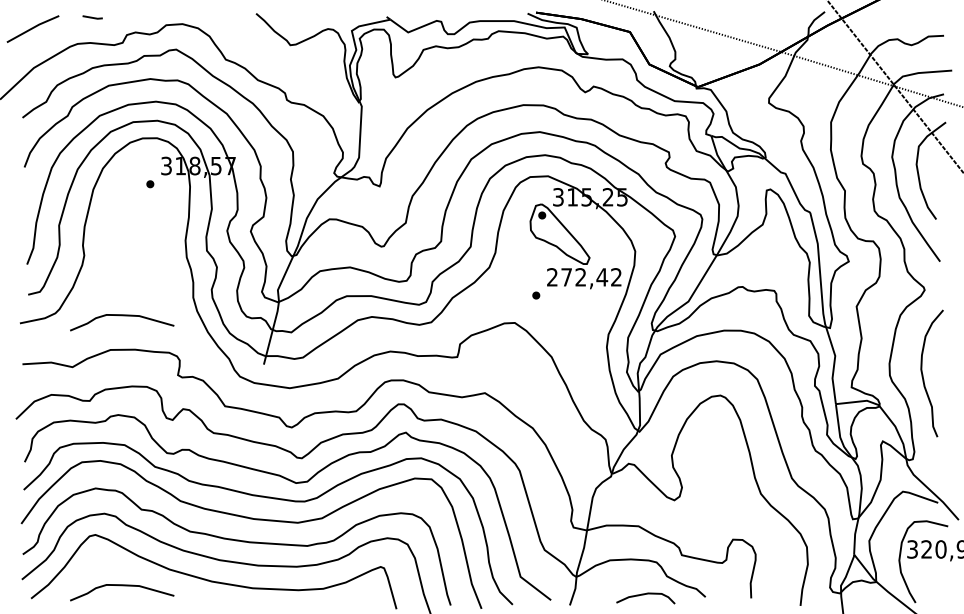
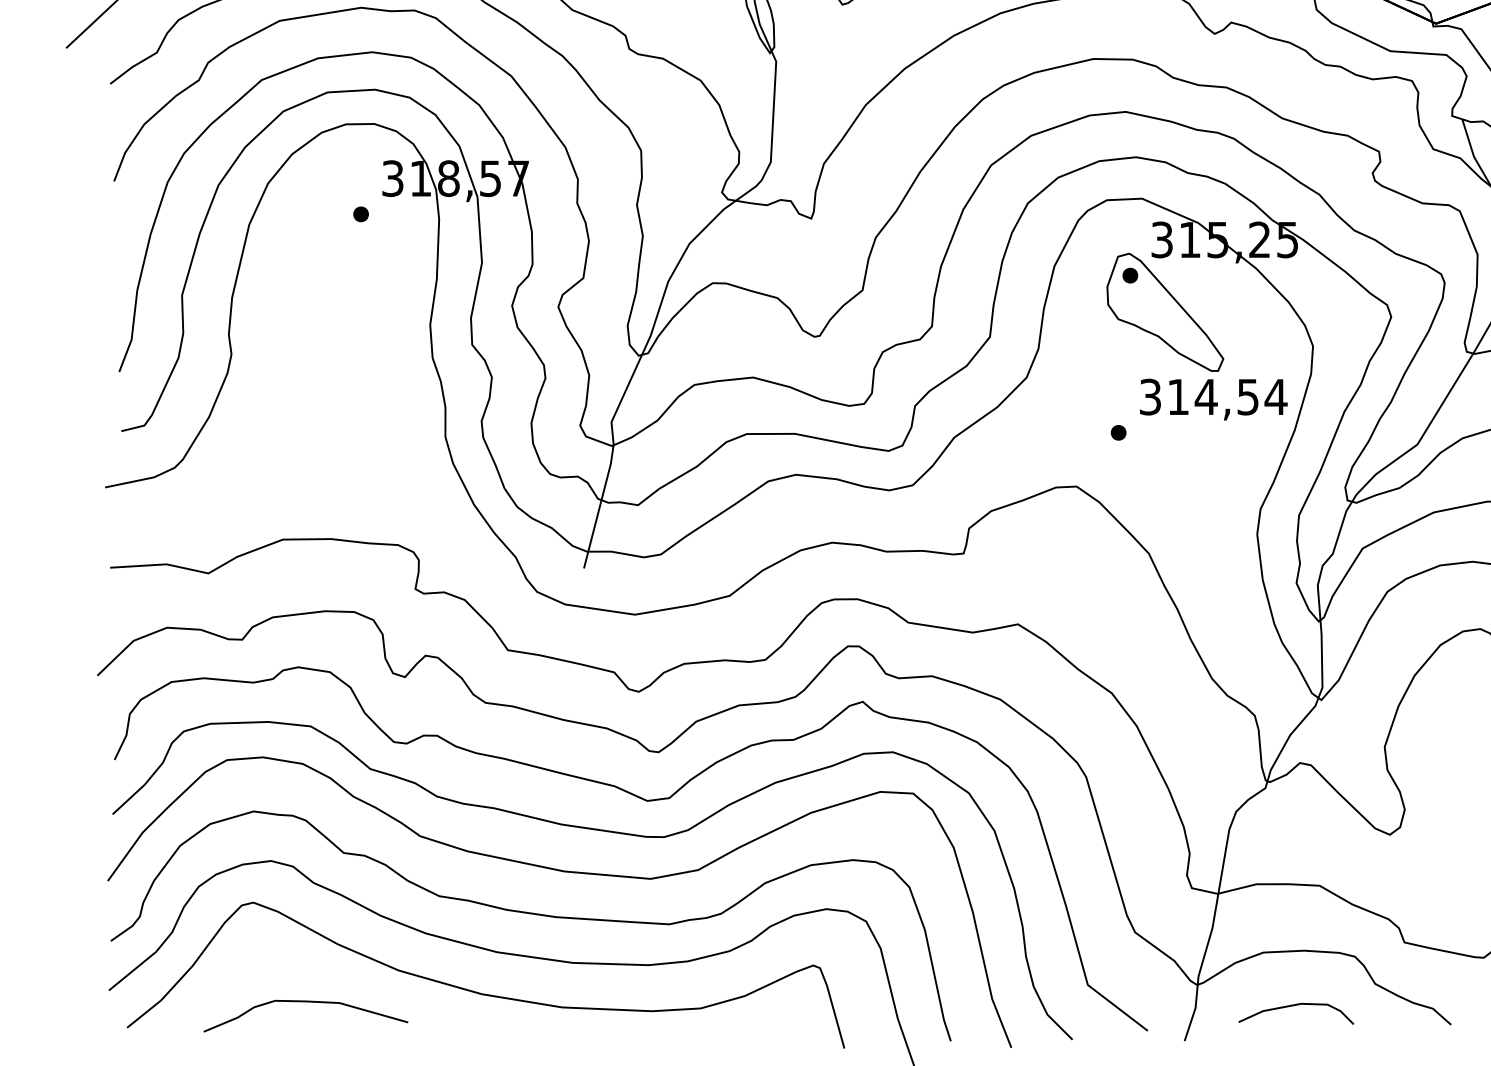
text: (584, 277) -> (1213, 397), 272,42 -> 314,54
curve: (122, 316) -> (306, 473), removed
curve: (644, 595) -> (1293, 1007), moved

